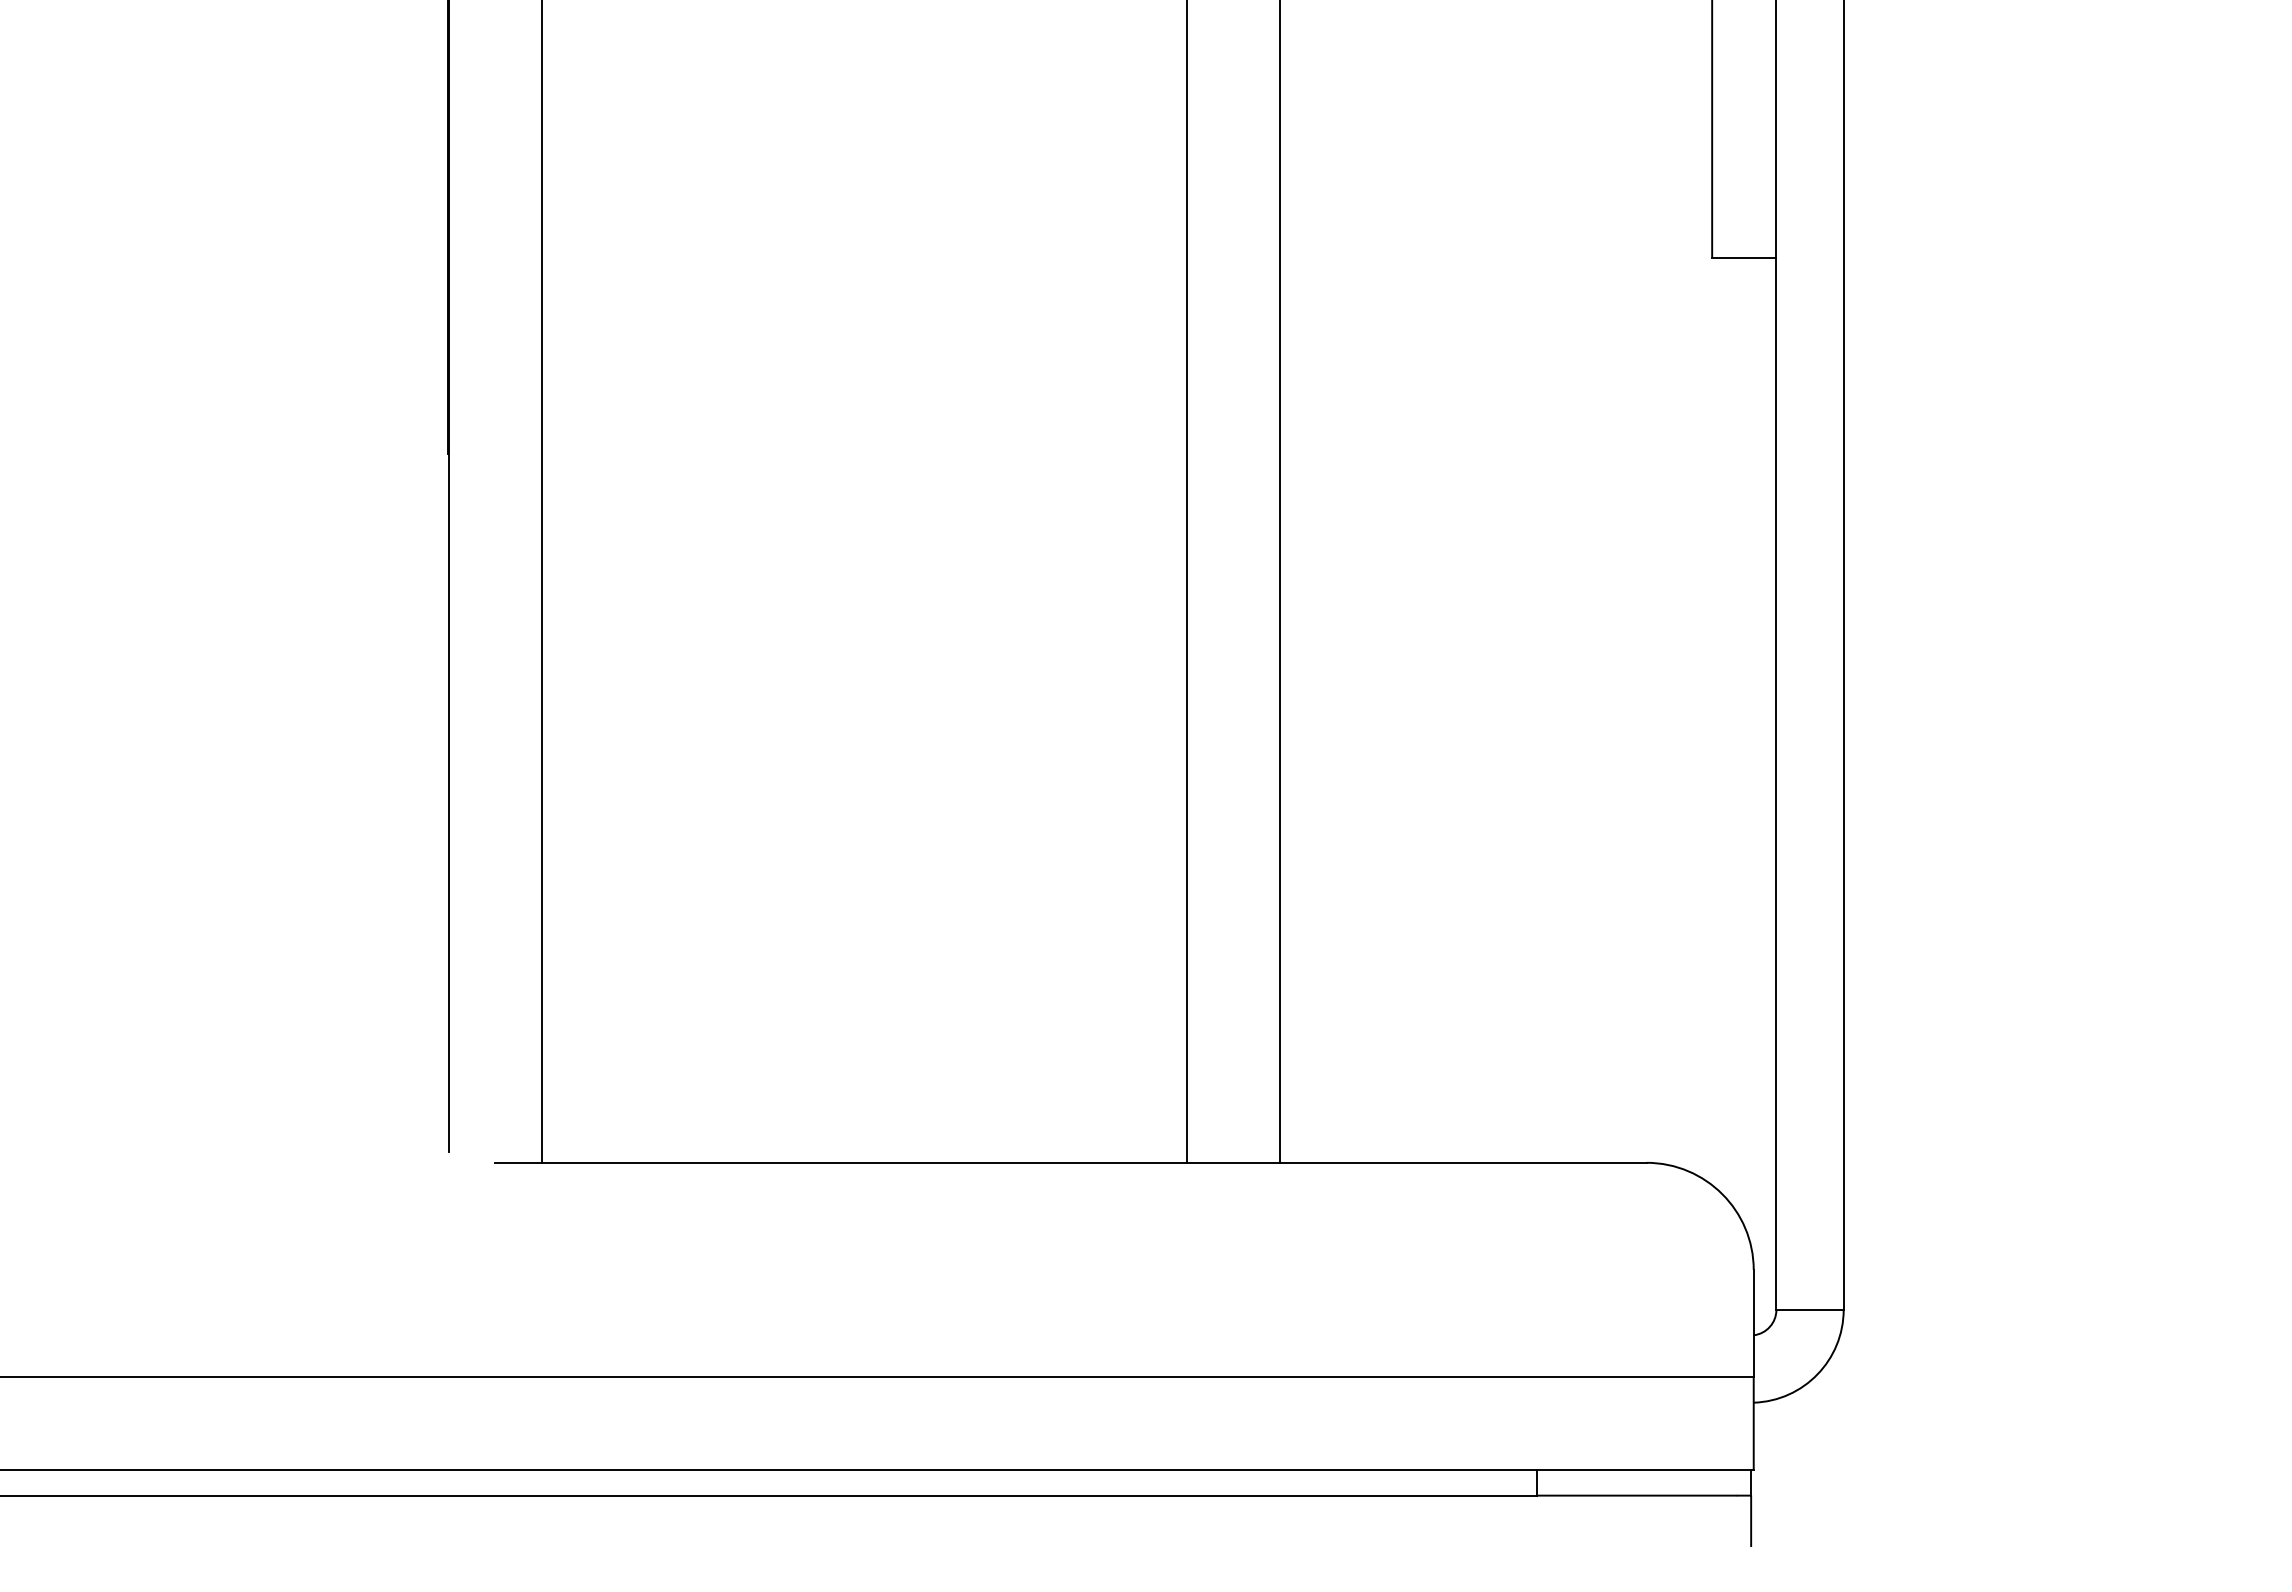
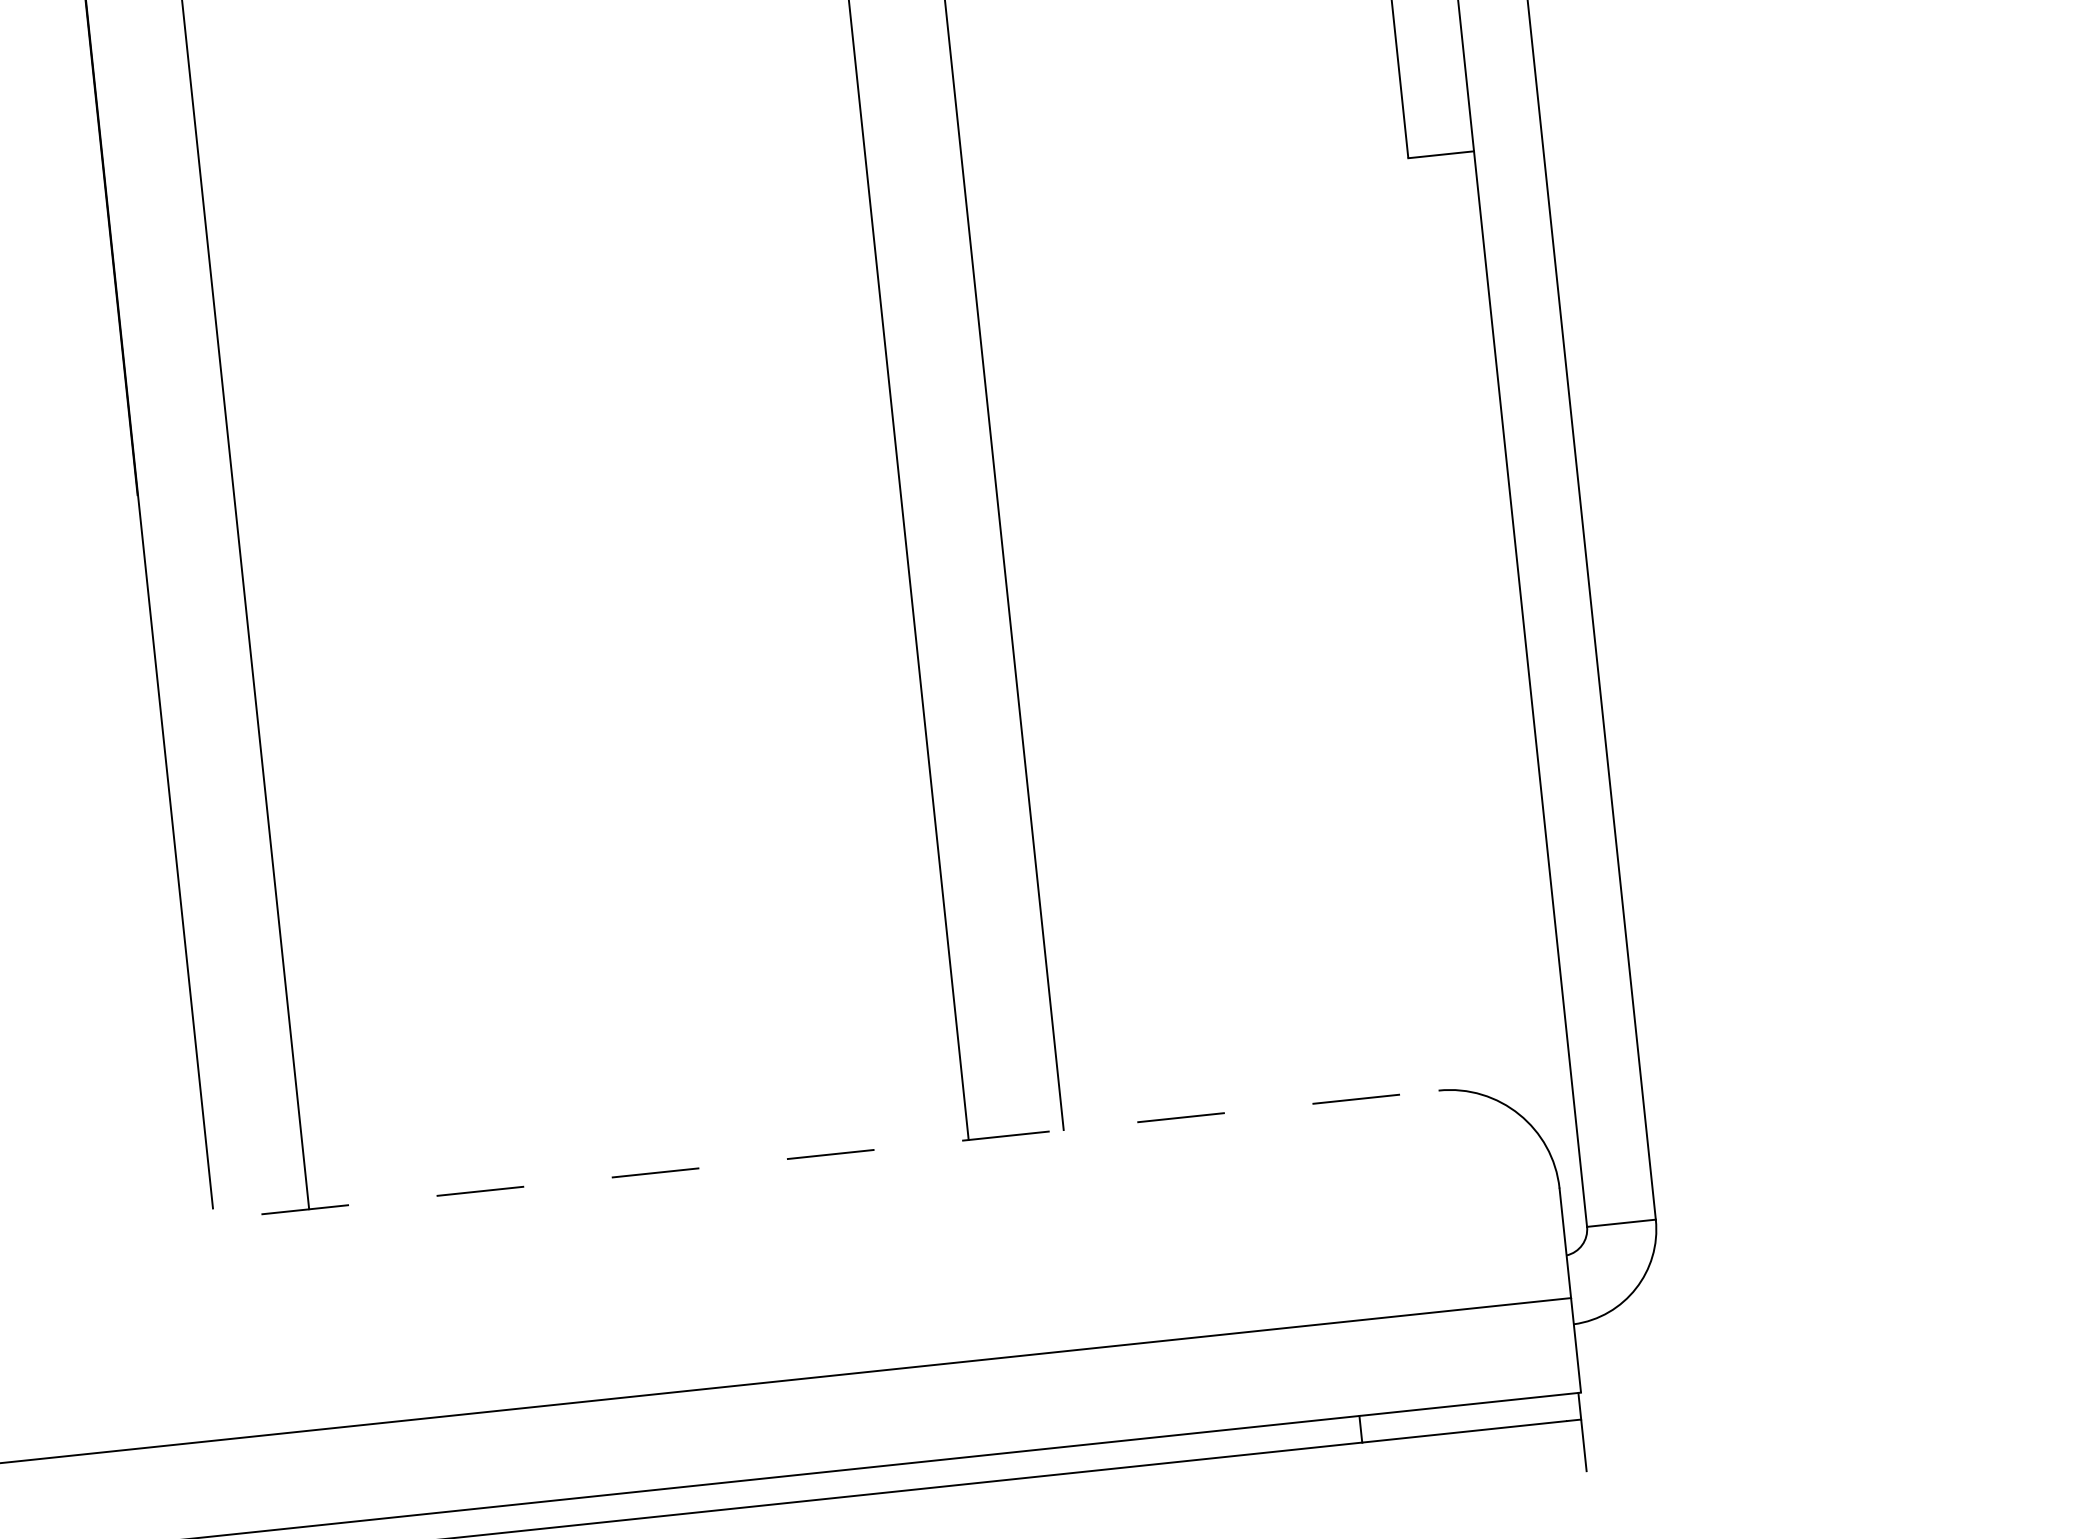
line: (1070, 1162) -> (849, 1152), solid -> dashed

